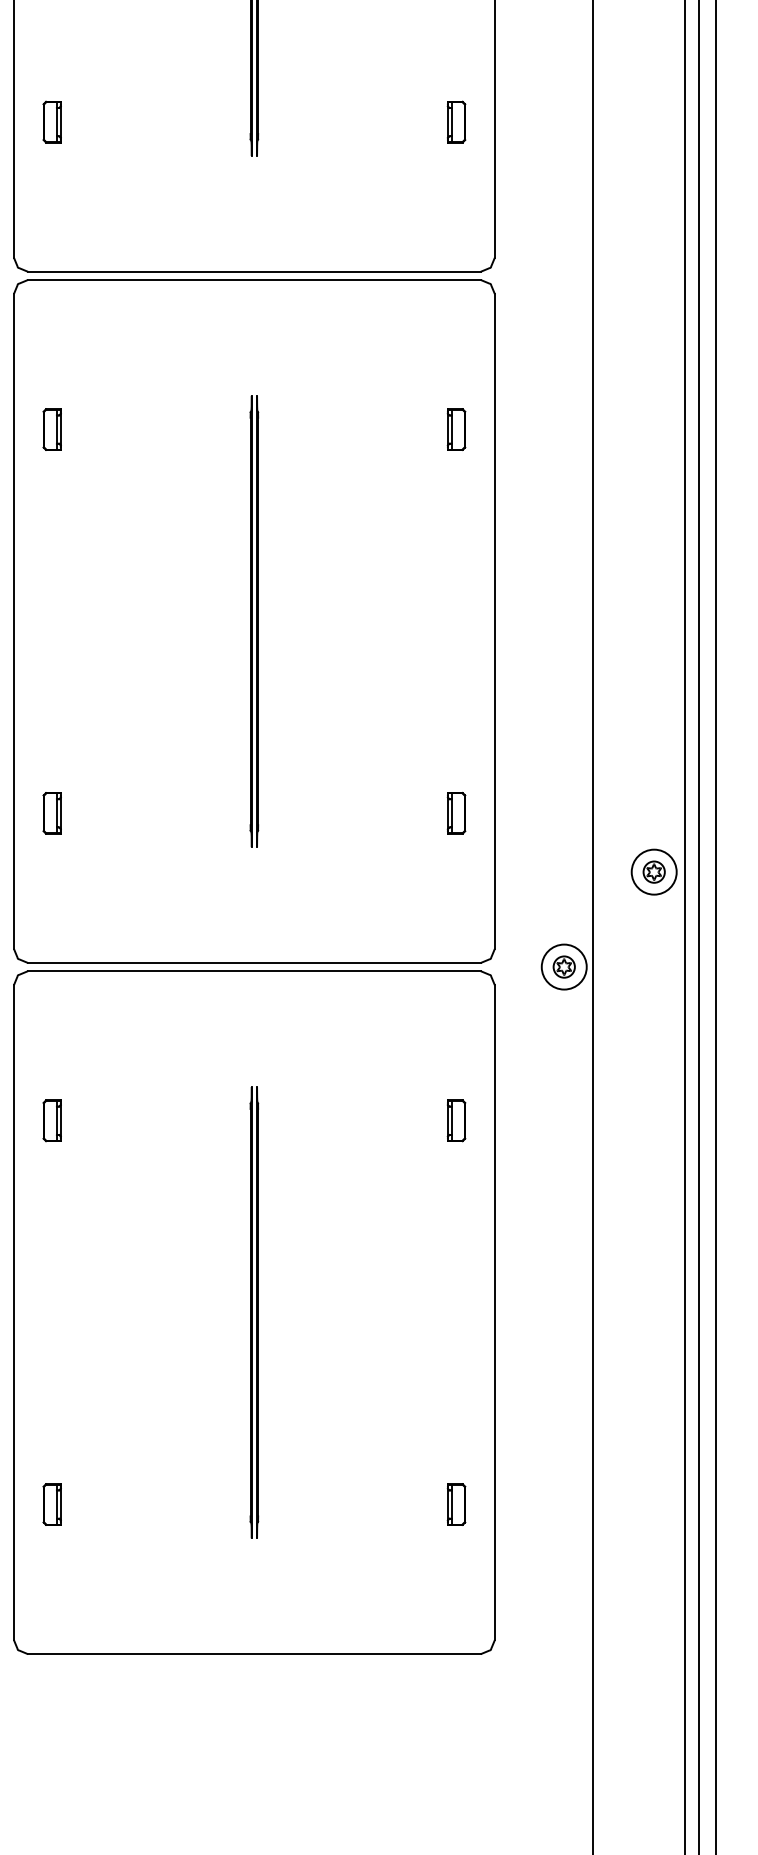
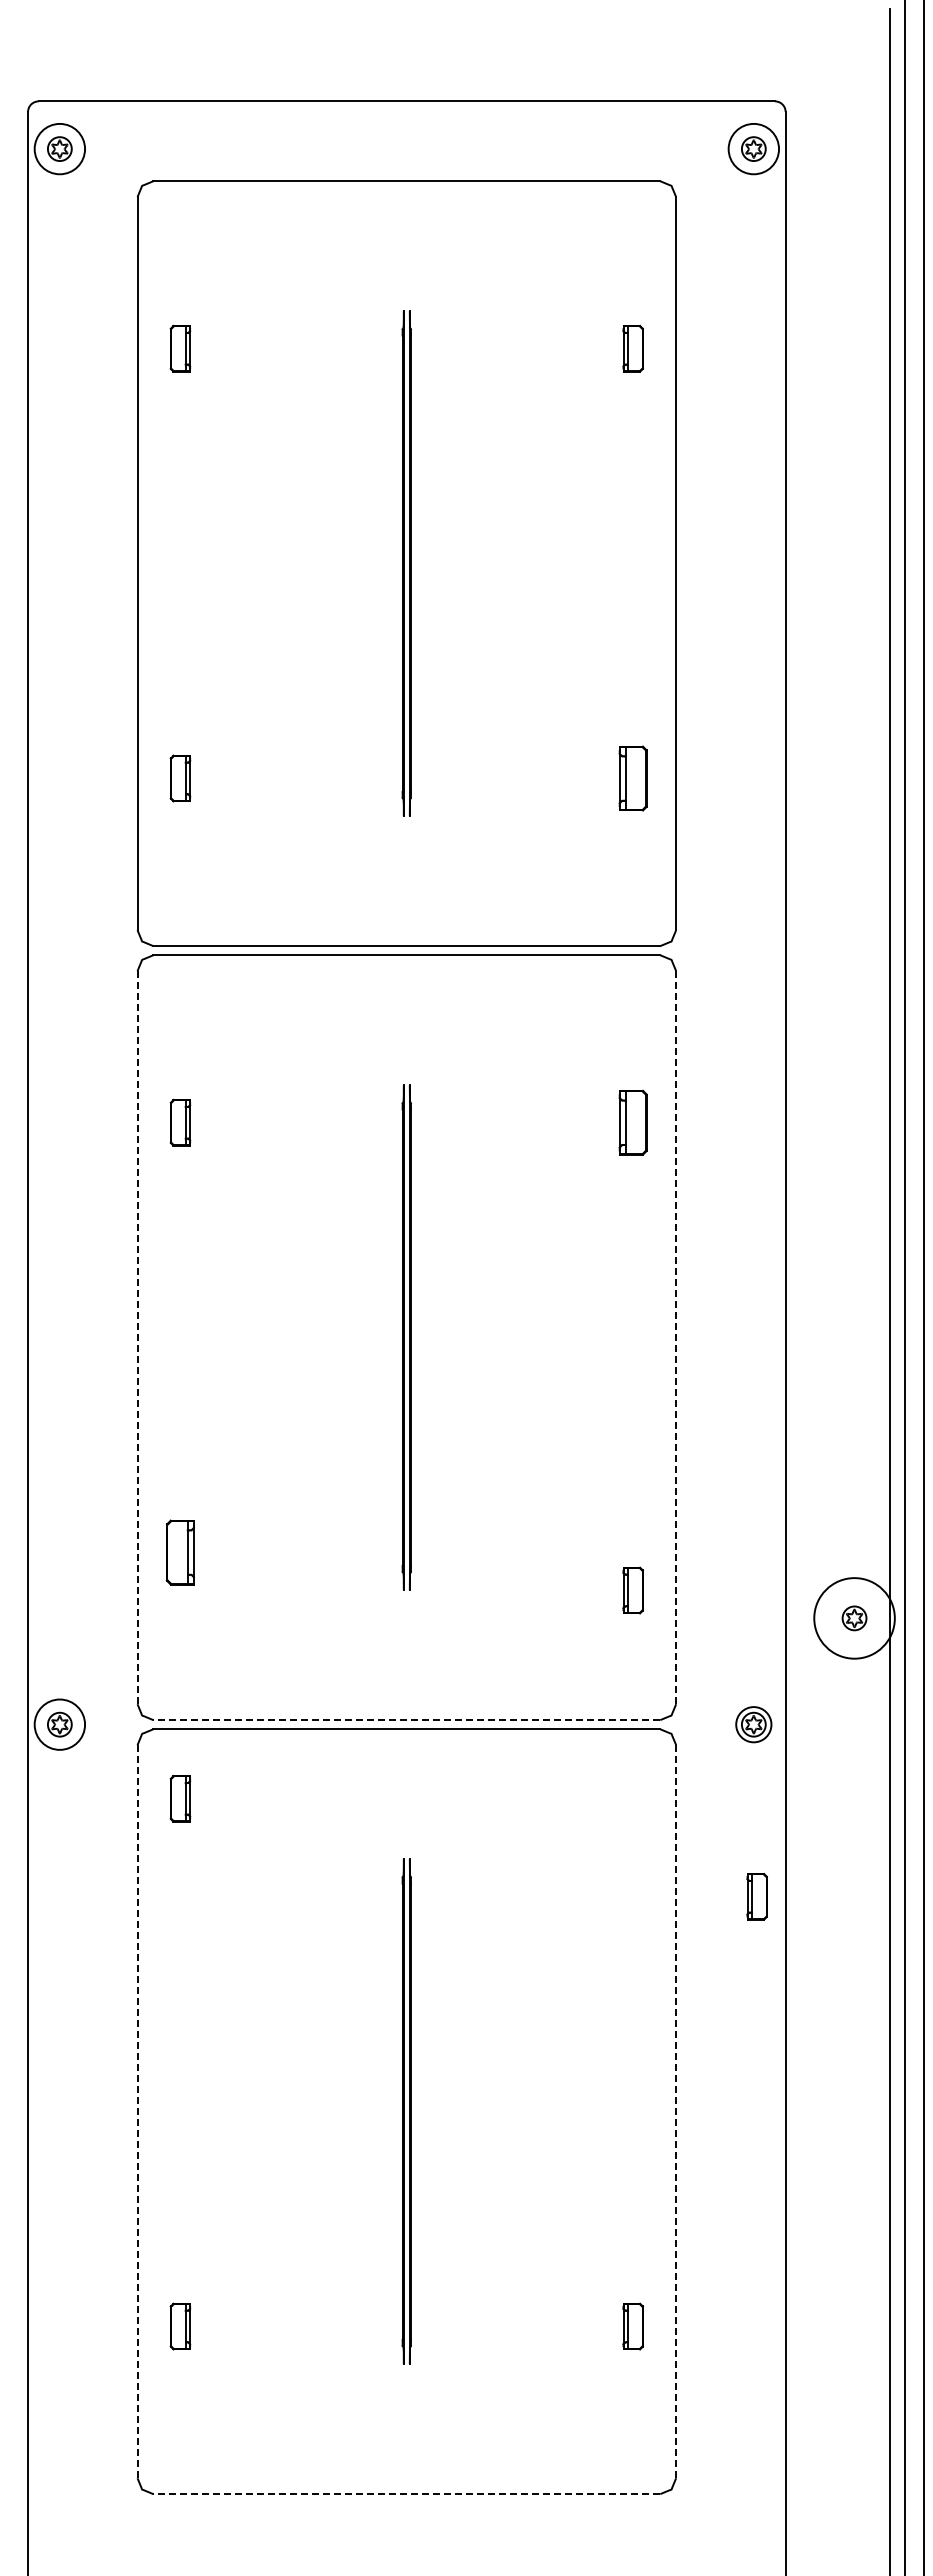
part: (455, 122) -> (632, 778), size x1.4
part: (455, 429) -> (632, 1122), size x1.4
line: (13, 621) -> (137, 1337), solid -> dashed
line: (495, 621) -> (676, 1337), solid -> dashed
part: (52, 813) -> (180, 1552), size x1.4
part: (455, 813) -> (632, 1590), moved
circle: (654, 872) -> (854, 1618), size x1.6
line: (254, 963) -> (406, 1720), solid -> dashed
circle: (563, 966) -> (753, 1724), size x0.7
part: (52, 1120) -> (180, 1798), moved
part: (455, 1120) -> (756, 1896), moved
line: (13, 1312) -> (137, 2111), solid -> dashed
line: (495, 1312) -> (676, 2111), solid -> dashed
line: (254, 1654) -> (406, 2494), solid -> dashed

